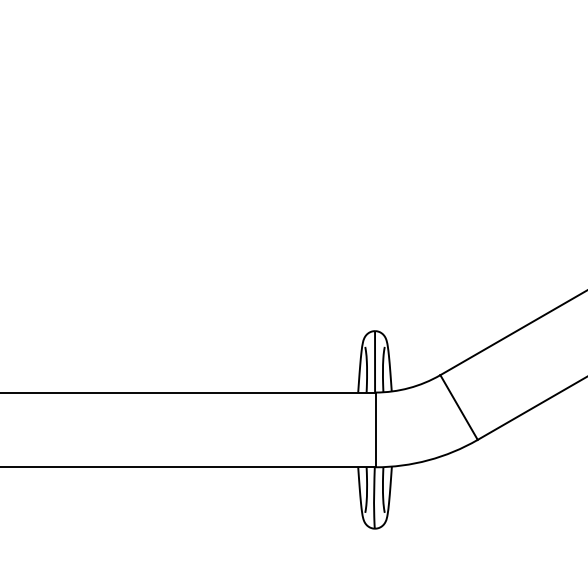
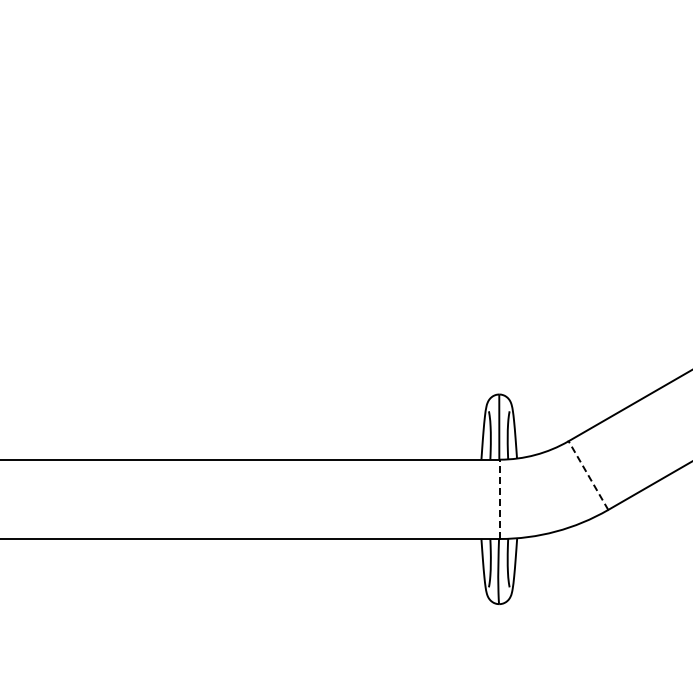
line: (459, 407) -> (588, 475), solid -> dashed
line: (375, 430) -> (499, 499), solid -> dashed

